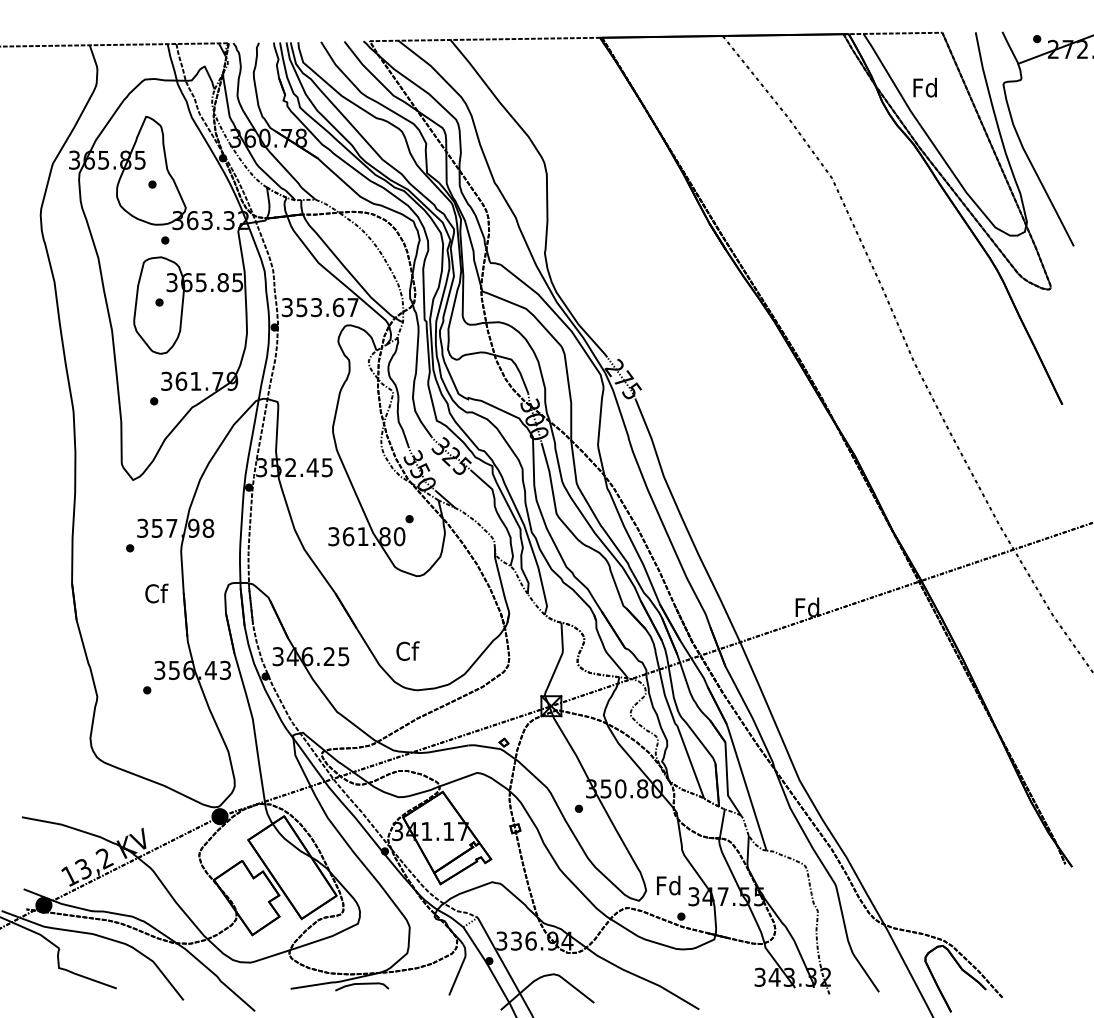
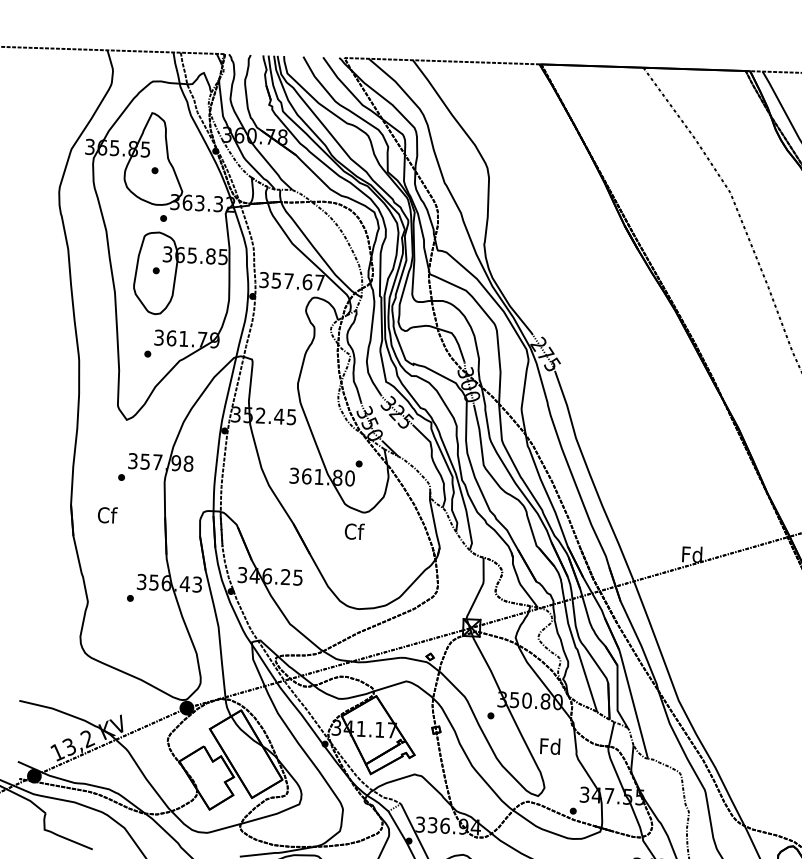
text: (316, 307) -> (288, 281), 353.67 -> 357.67
text: (156, 593) -> (107, 515), moved
text: (407, 650) -> (354, 531), moved
text: (668, 885) -> (550, 746), moved

